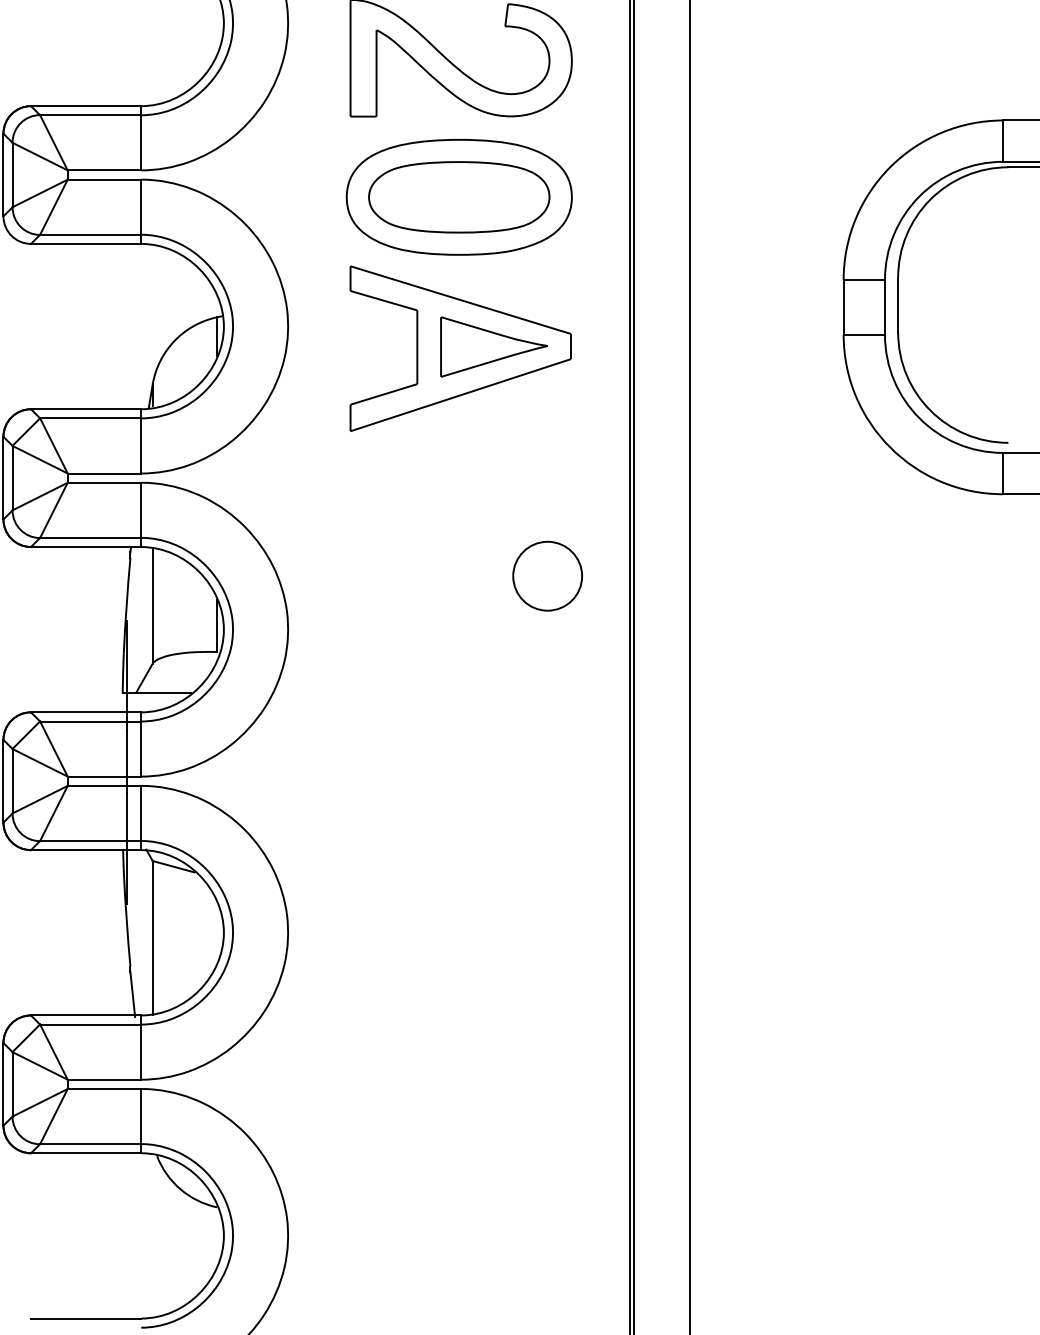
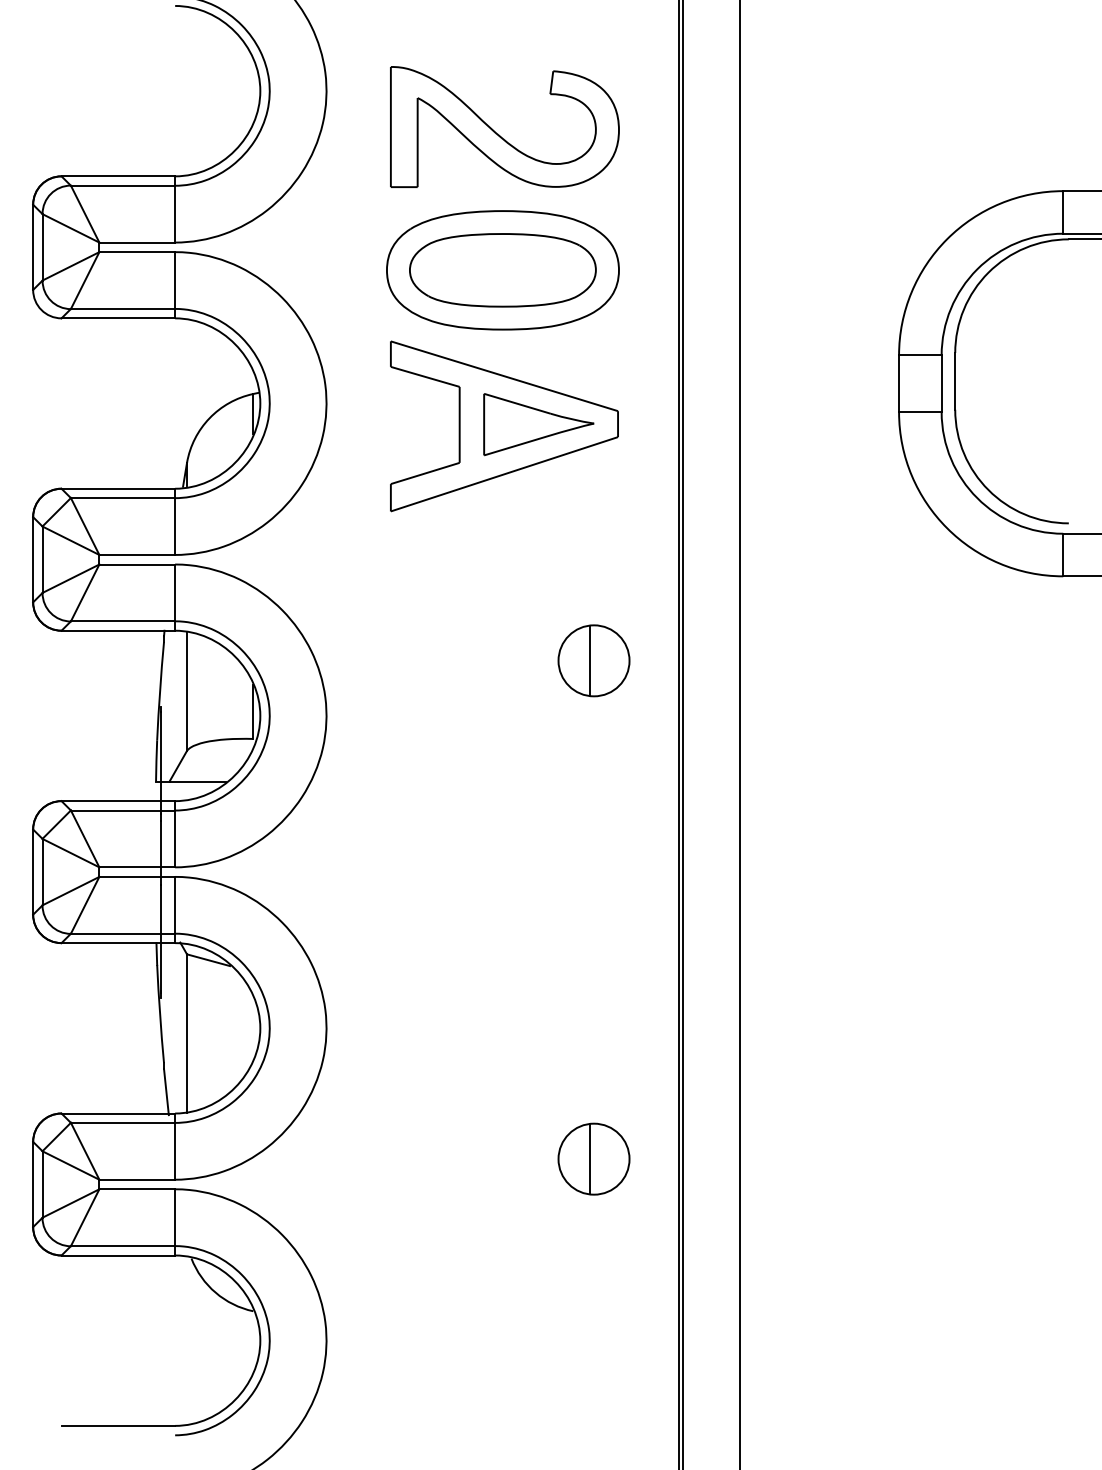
line: (543, 575) -> (589, 660), added
part: (547, 1059) -> (593, 1158), added

